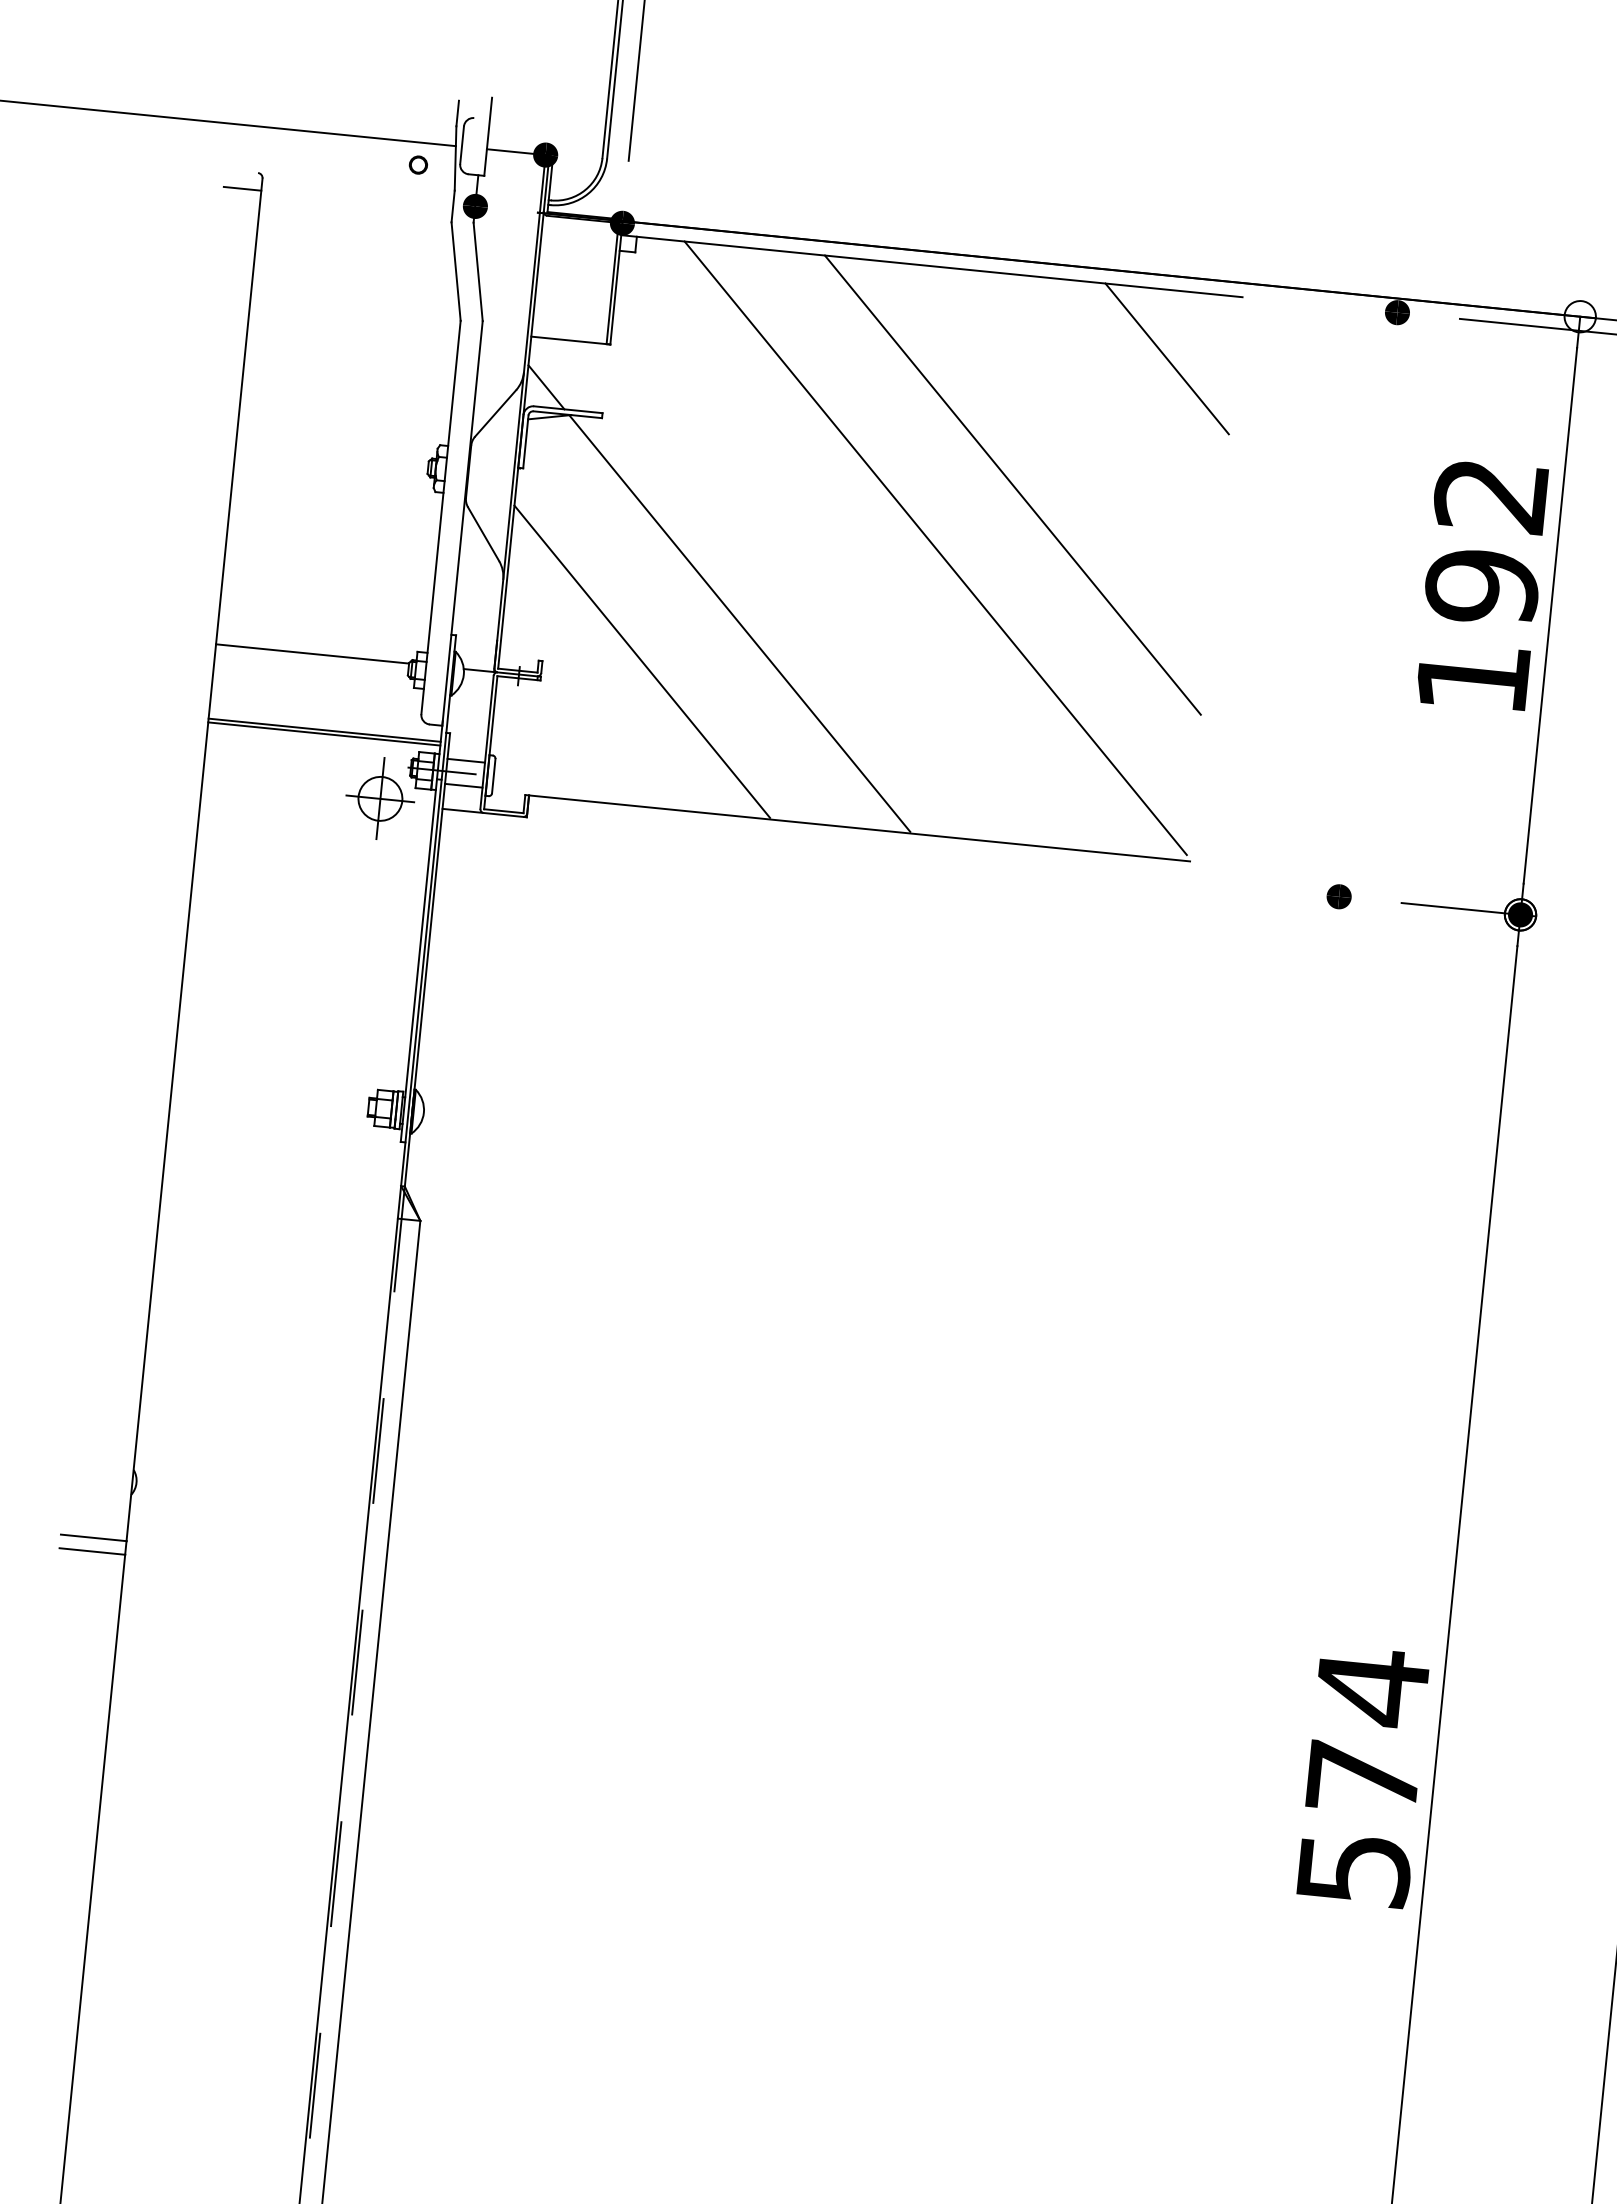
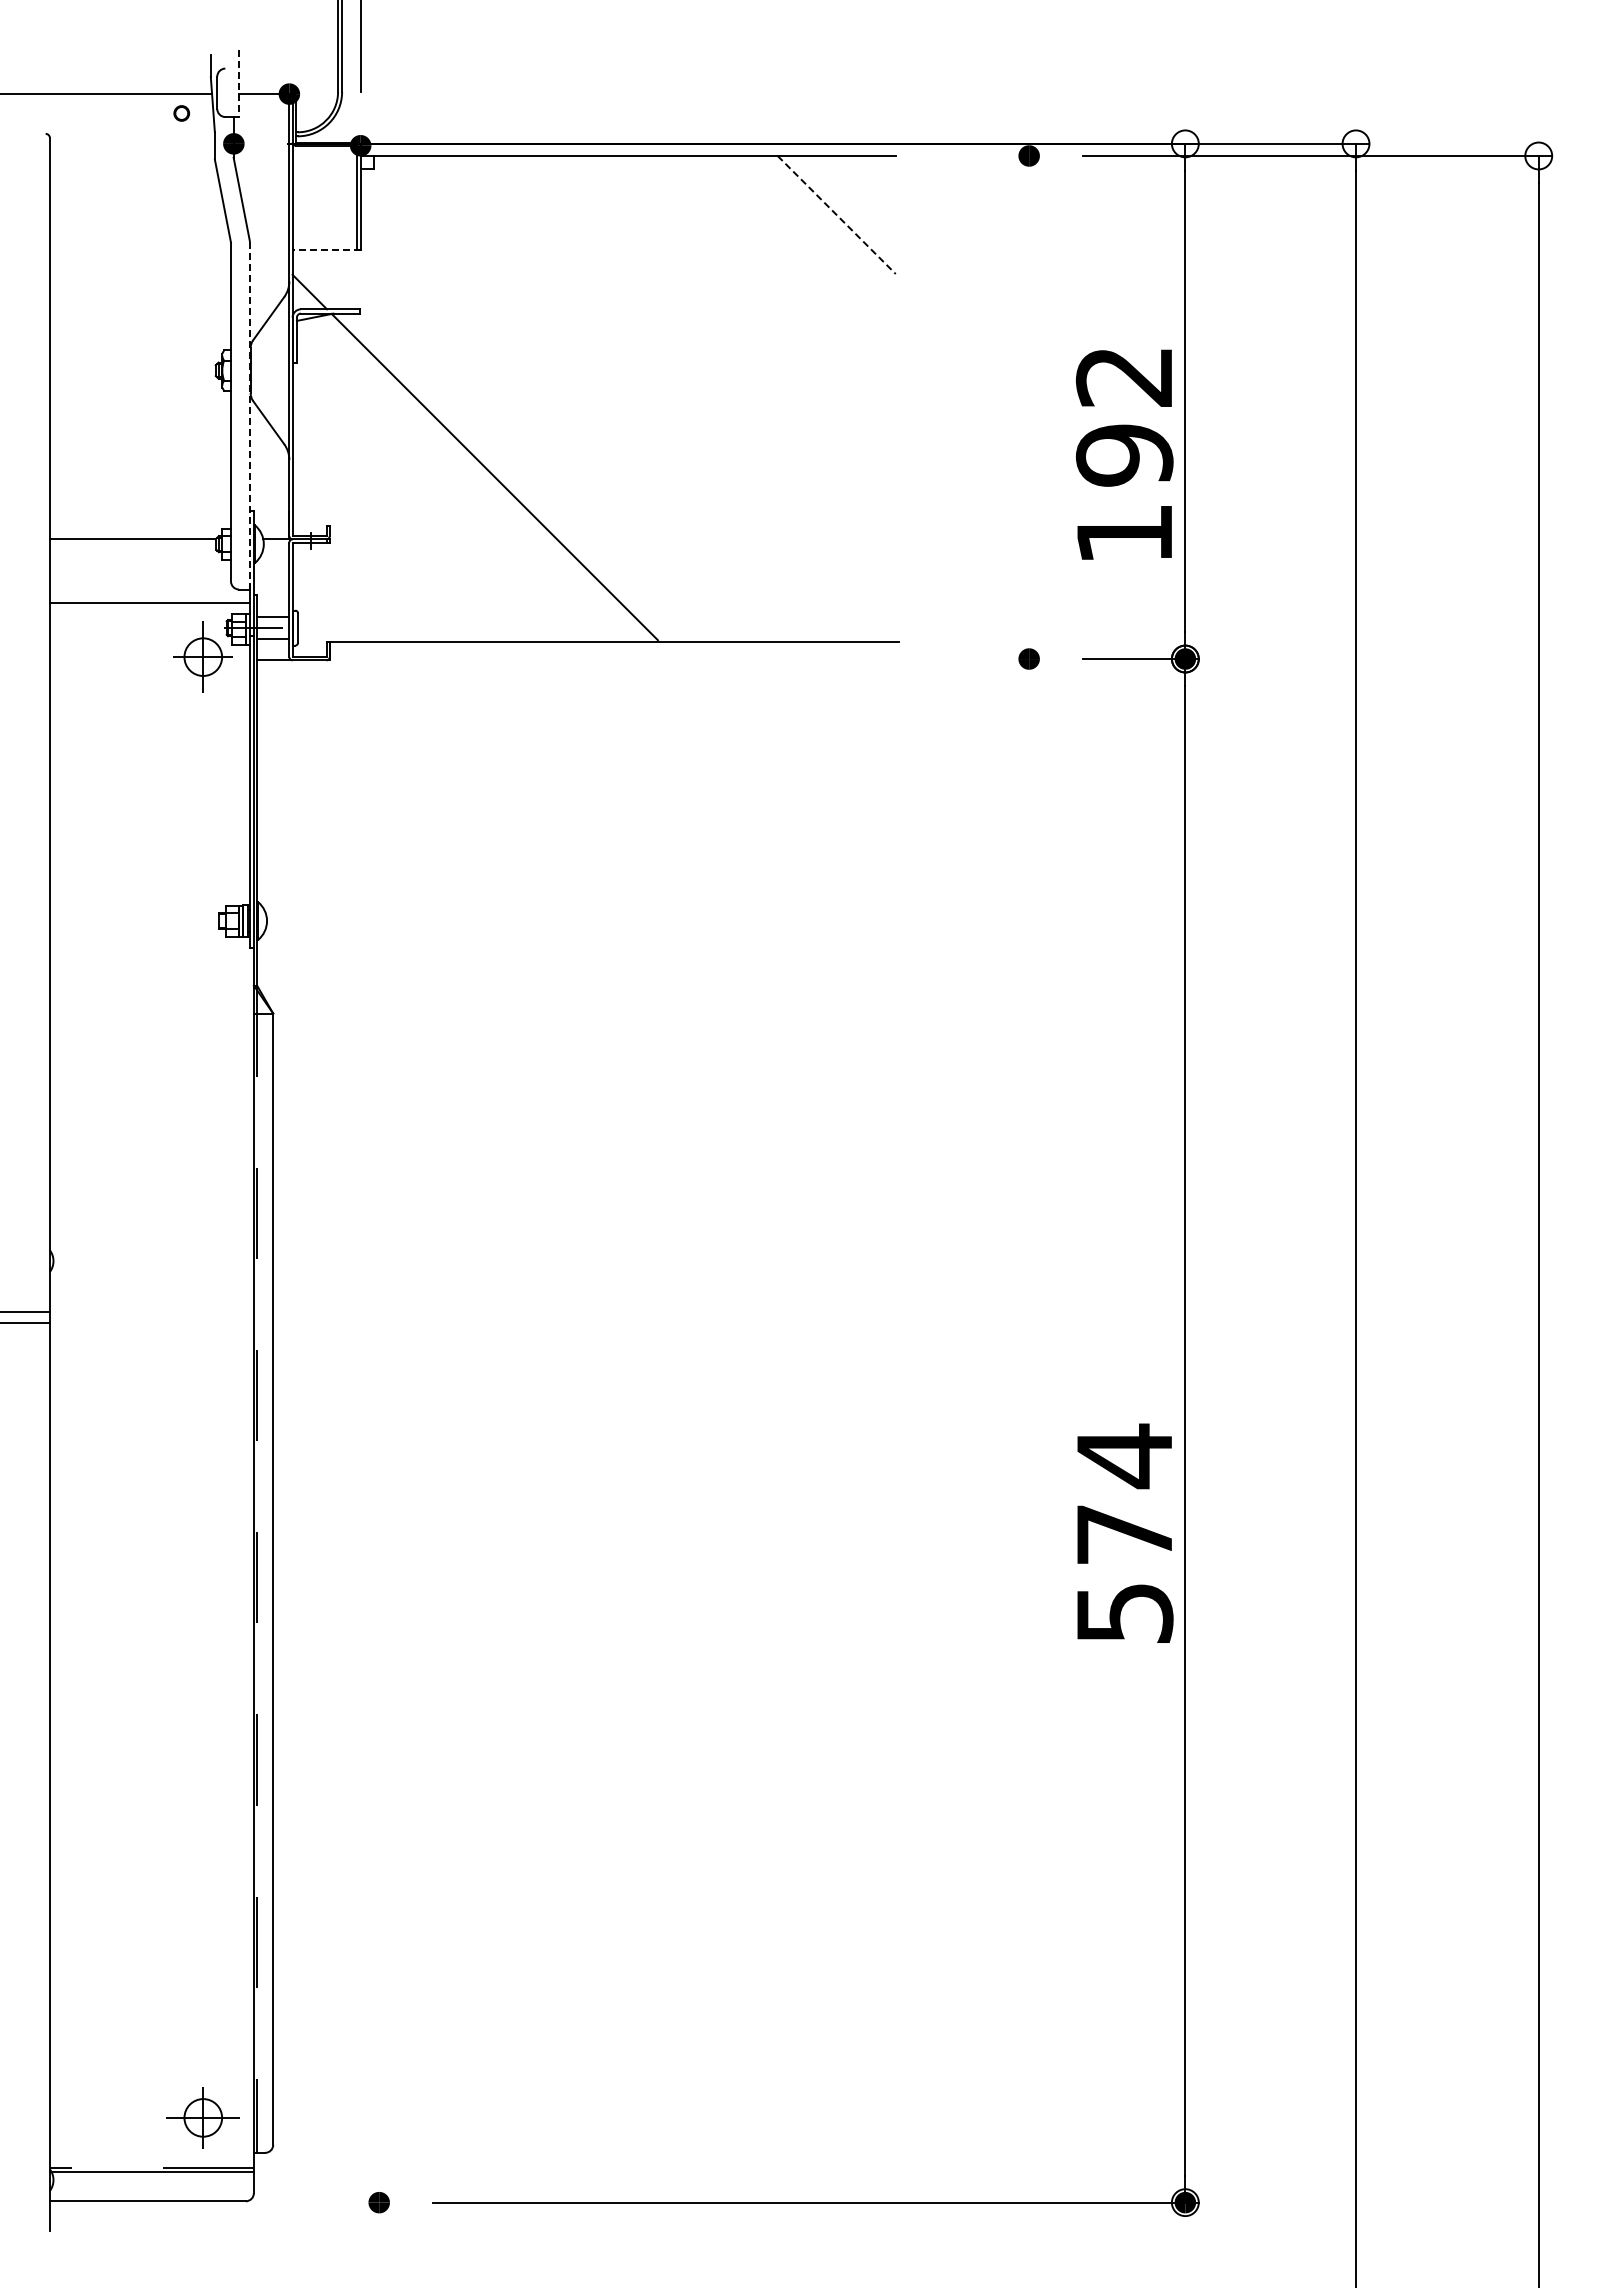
line: (487, 136) -> (238, 83), solid -> dashed
line: (242, 188) -> (33, 148), removed
line: (570, 340) -> (326, 250), solid -> dashed
line: (1168, 359) -> (837, 215), solid -> dashed
line: (1012, 484) -> (715, 335), removed
line: (462, 522) -> (249, 414), solid -> dashed
line: (935, 547) -> (655, 395), removed
text: (1482, 585) -> (1124, 454), moved
line: (641, 661) -> (414, 517), removed
line: (323, 733) -> (149, 606), removed
text: (1364, 1775) -> (1125, 1532), moved

